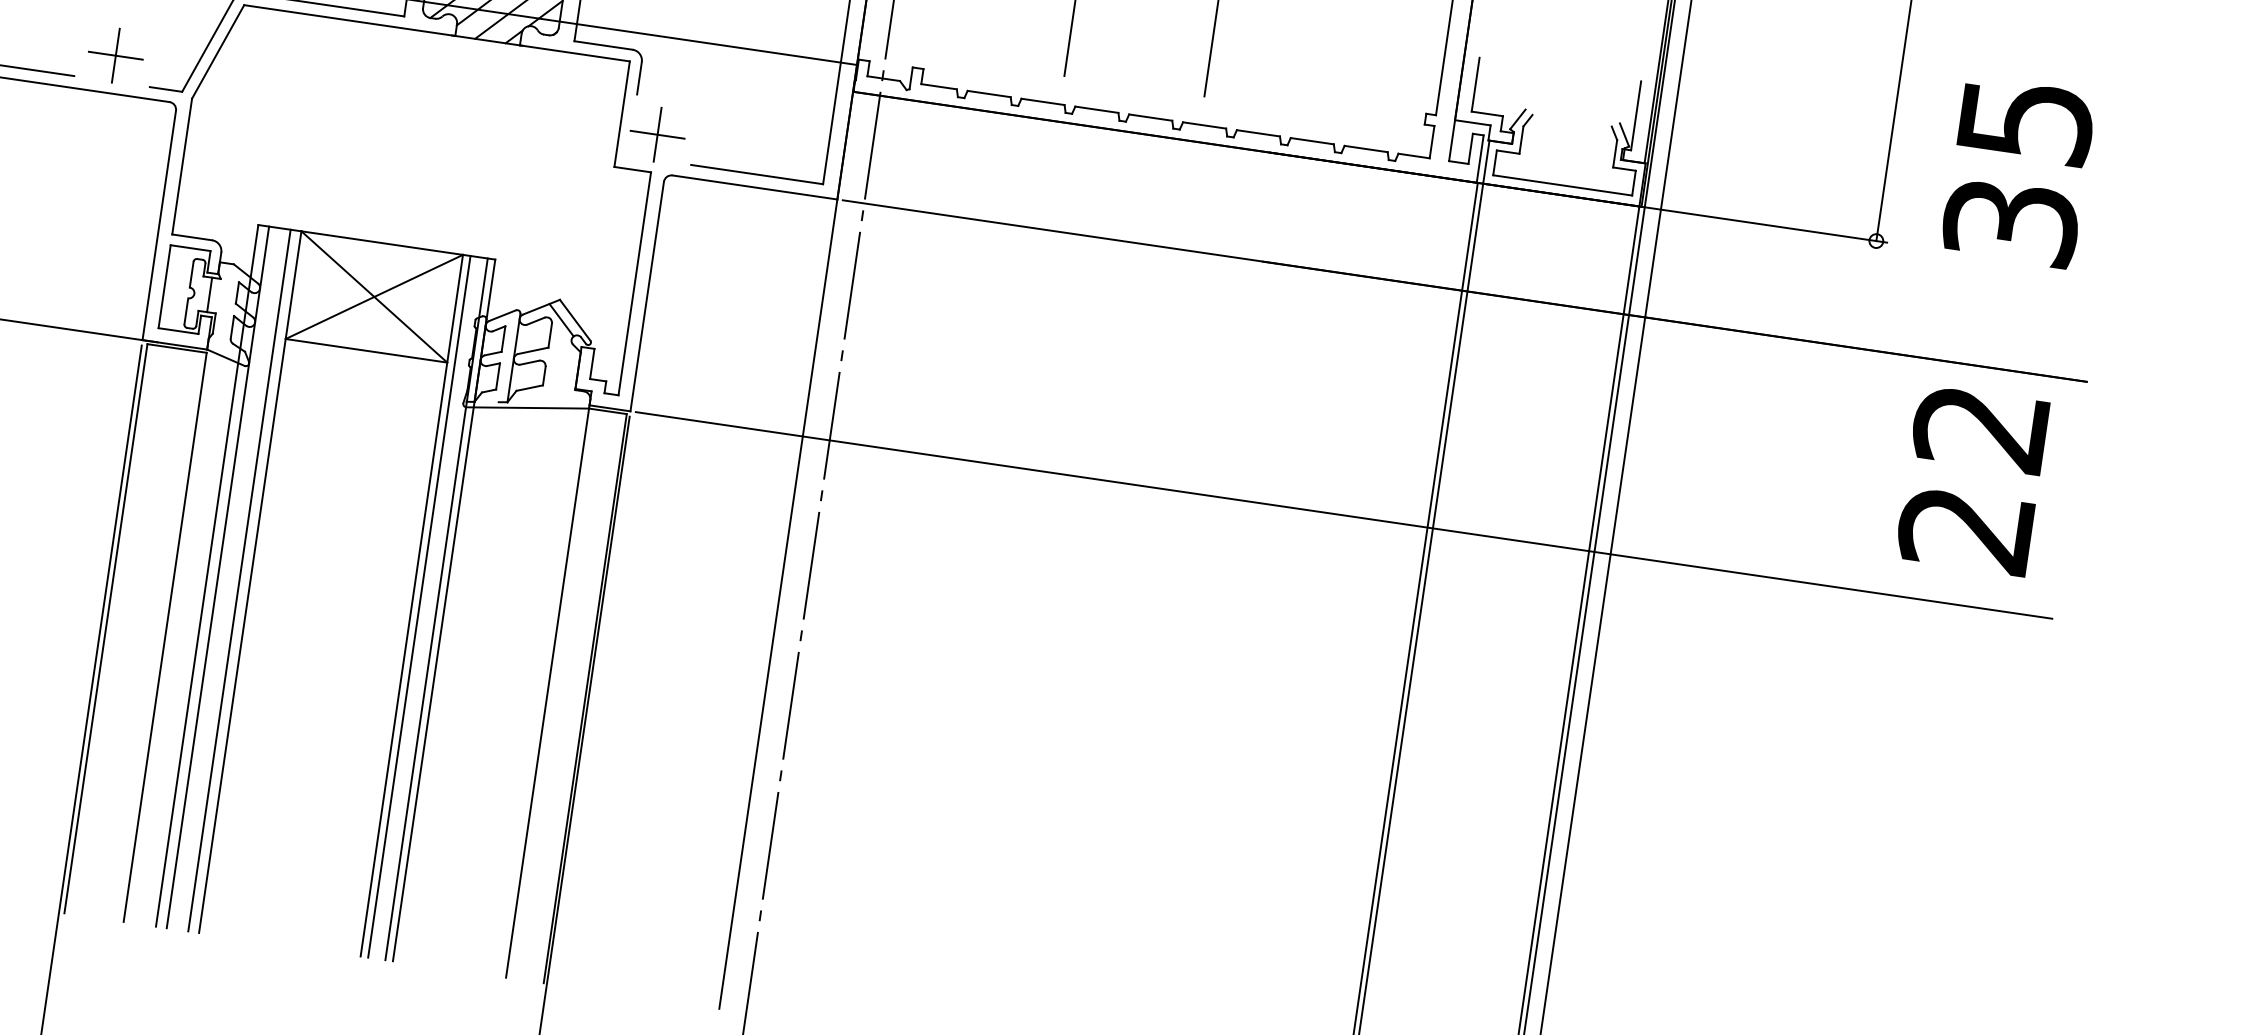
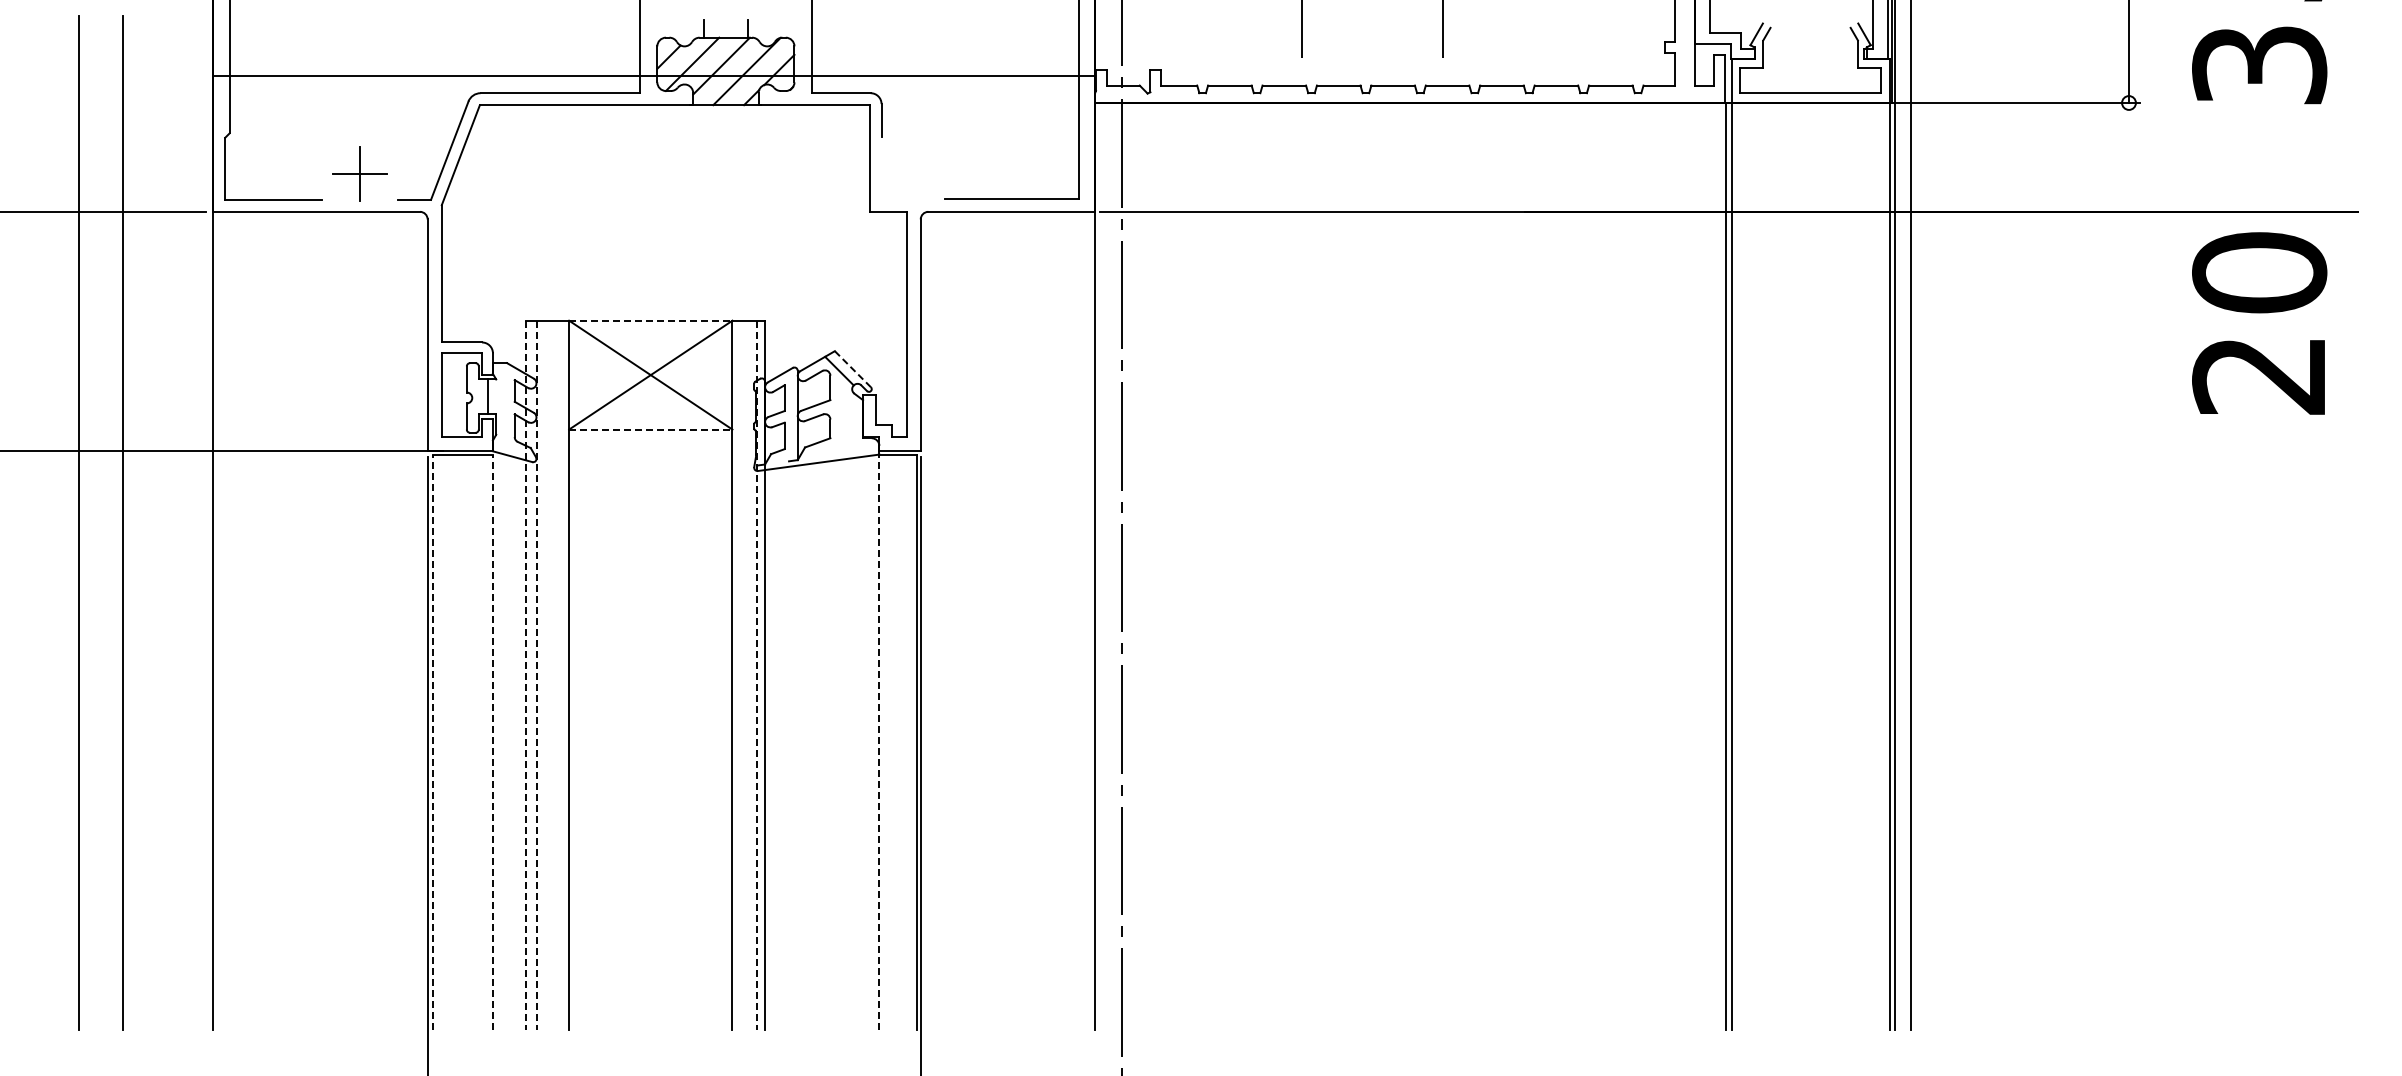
part: (657, 134) -> (907, 173), removed
line: (381, 242) -> (650, 320), solid -> dashed
line: (574, 320) -> (852, 369), solid -> dashed
line: (366, 350) -> (650, 429), solid -> dashed
text: (1981, 427) -> (2259, 272), 22 -> 20
line: (1343, 515) -> (1641, 451), removed
line: (207, 576) -> (525, 675), solid -> dashed
line: (217, 577) -> (536, 675), solid -> dashed
line: (239, 579) -> (558, 674), removed
line: (419, 606) -> (740, 674), removed
line: (436, 609) -> (757, 675), solid -> dashed
line: (106, 629) -> (433, 742), solid -> dashed
line: (164, 637) -> (492, 742), solid -> dashed
line: (547, 693) -> (879, 742), solid -> dashed

